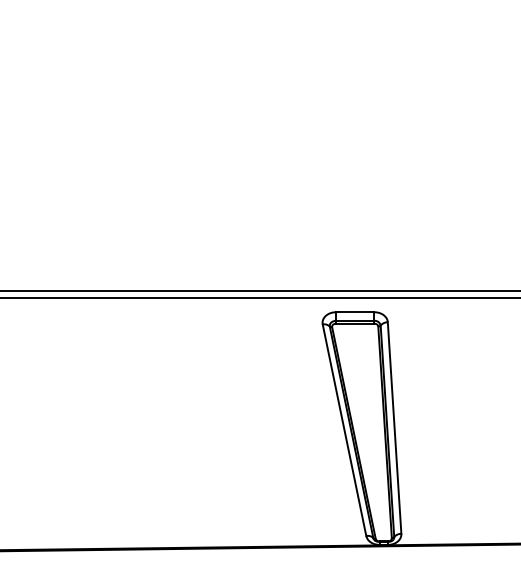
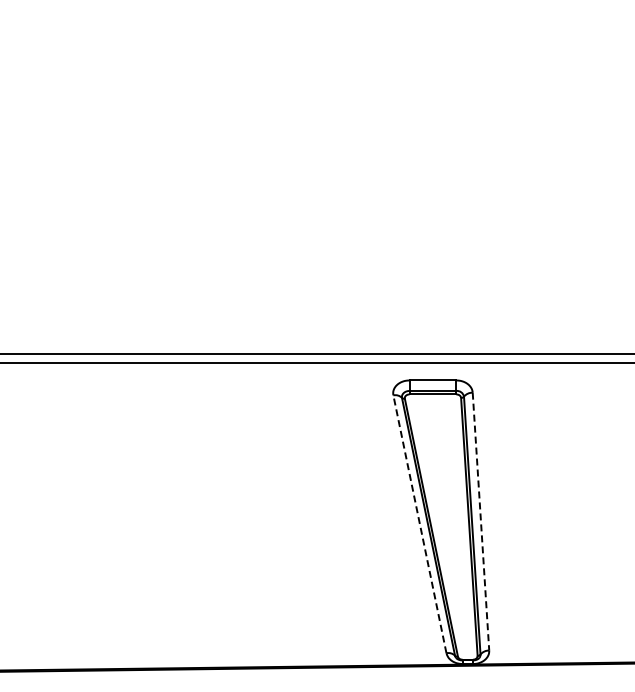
line: (395, 428) -> (481, 522), solid -> dashed
line: (344, 430) -> (419, 524), solid -> dashed

